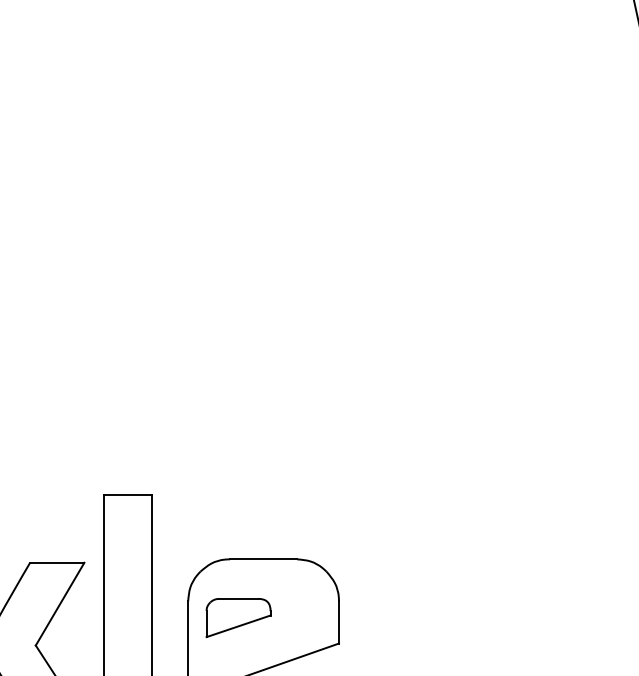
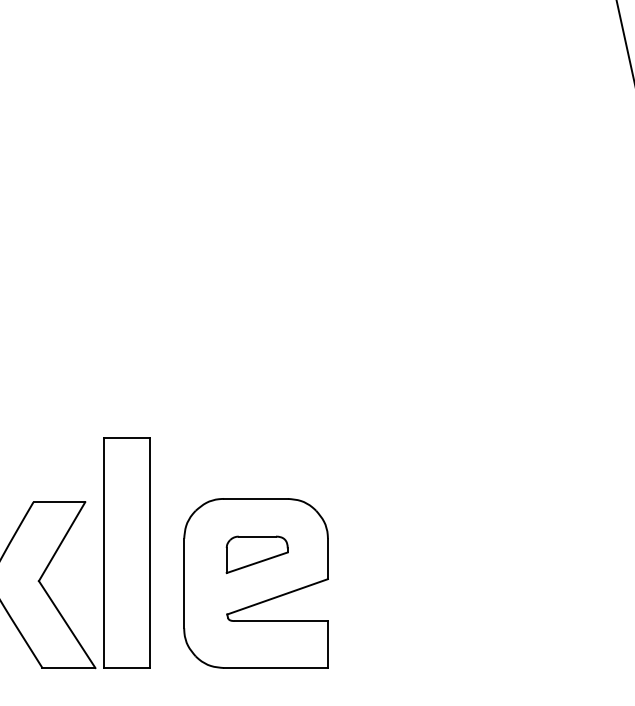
part: (237, 617) -> (256, 554), moved

